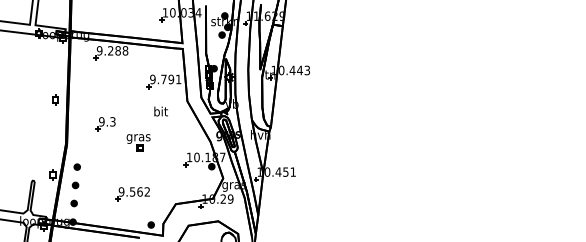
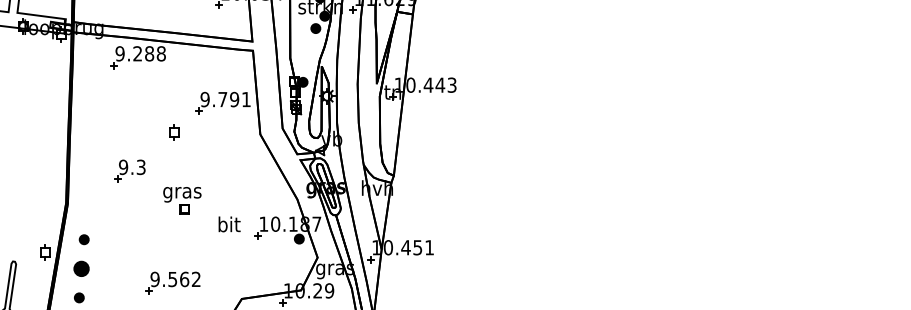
part: (55, 99) -> (174, 131), moved
text: (160, 111) -> (228, 224), moved
part: (75, 185) -> (81, 269), size x1.6

